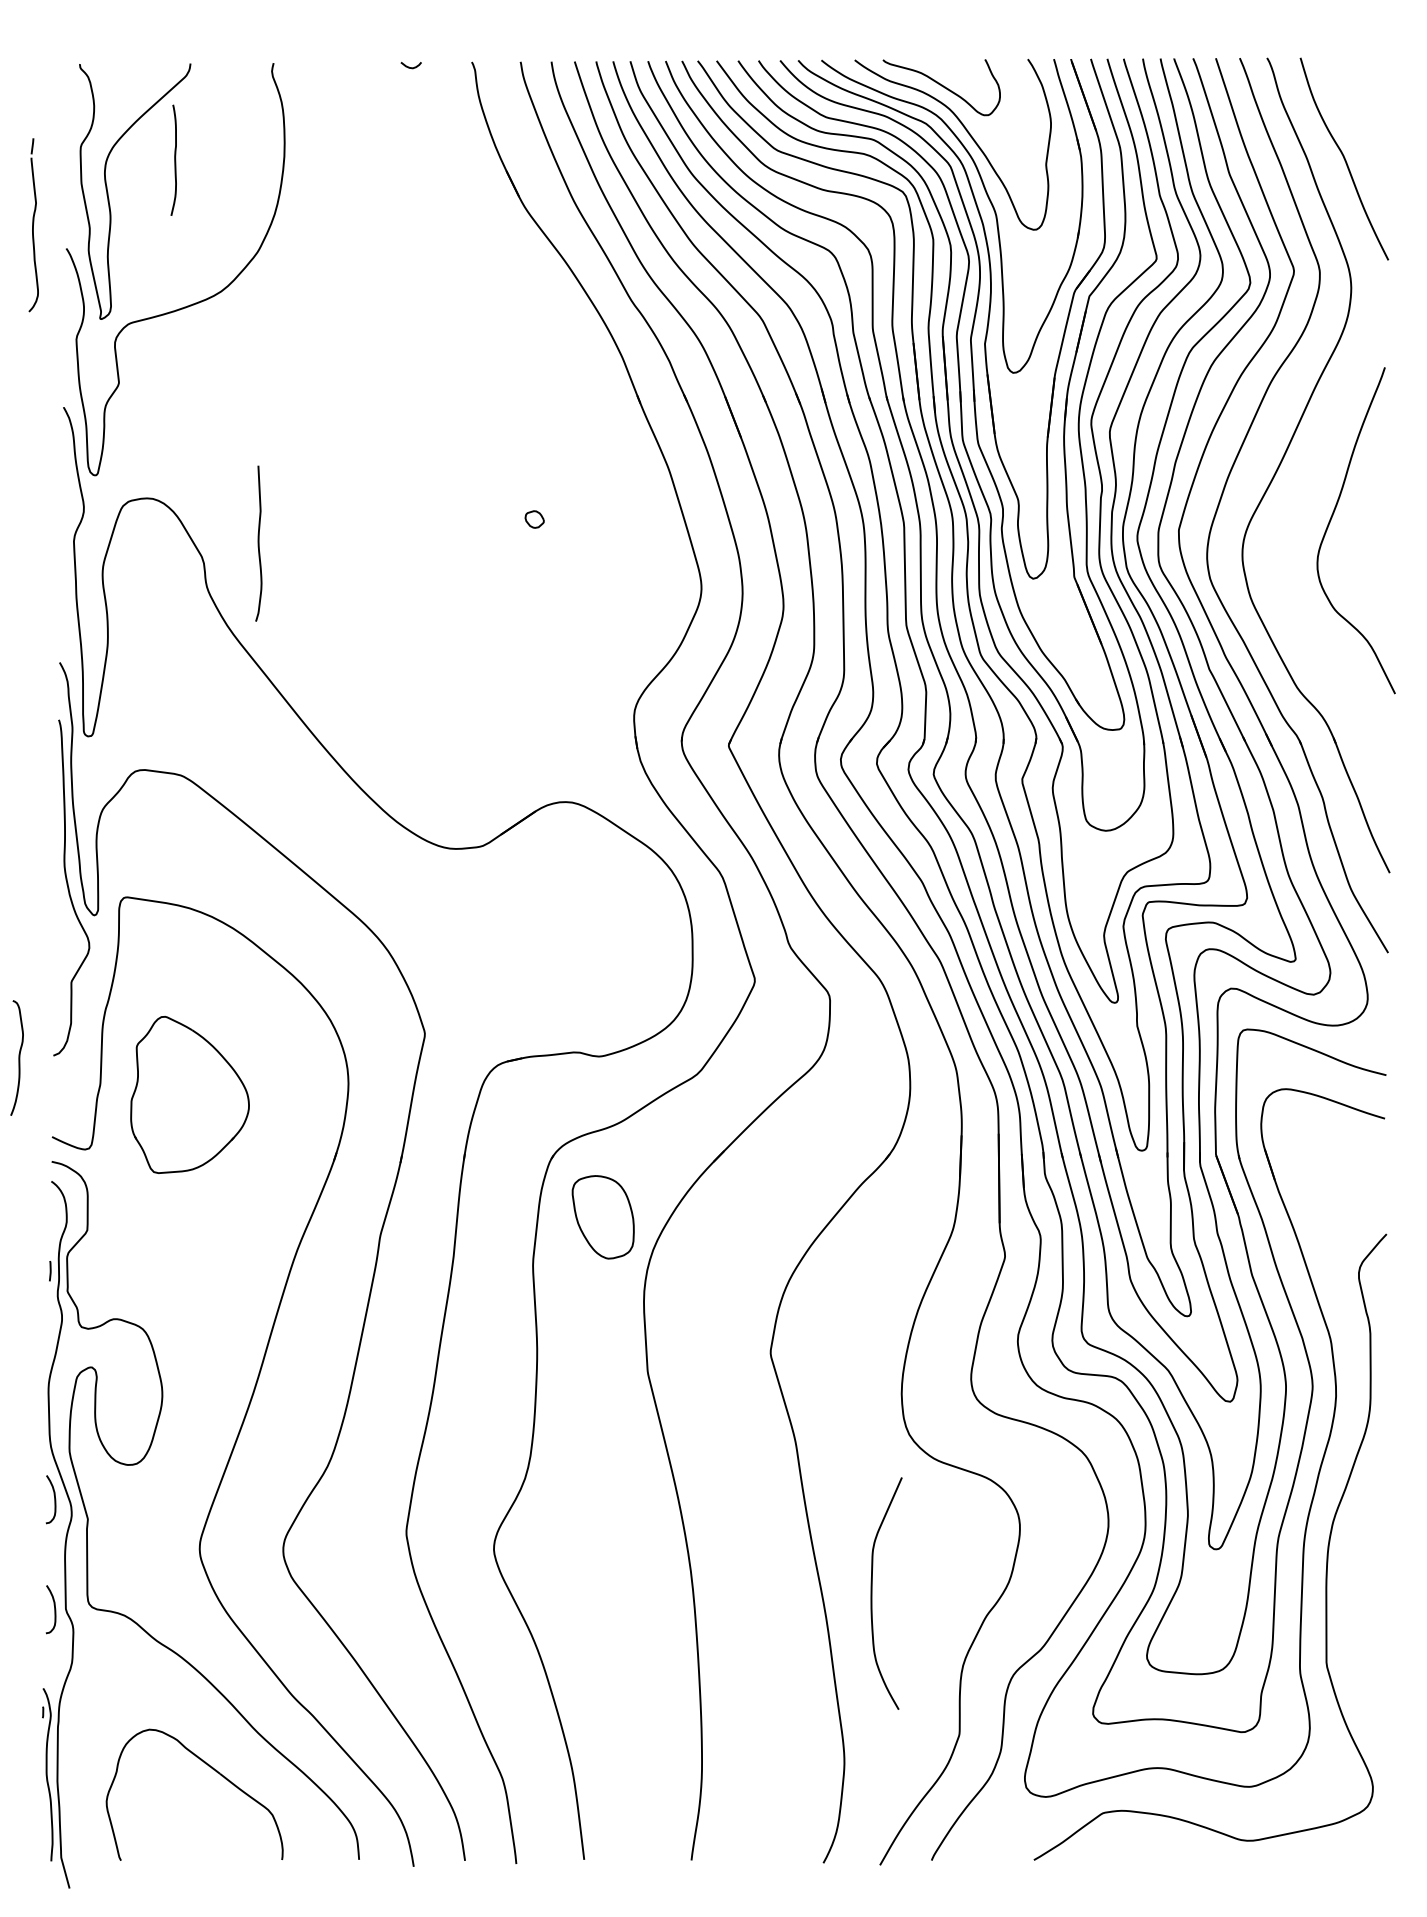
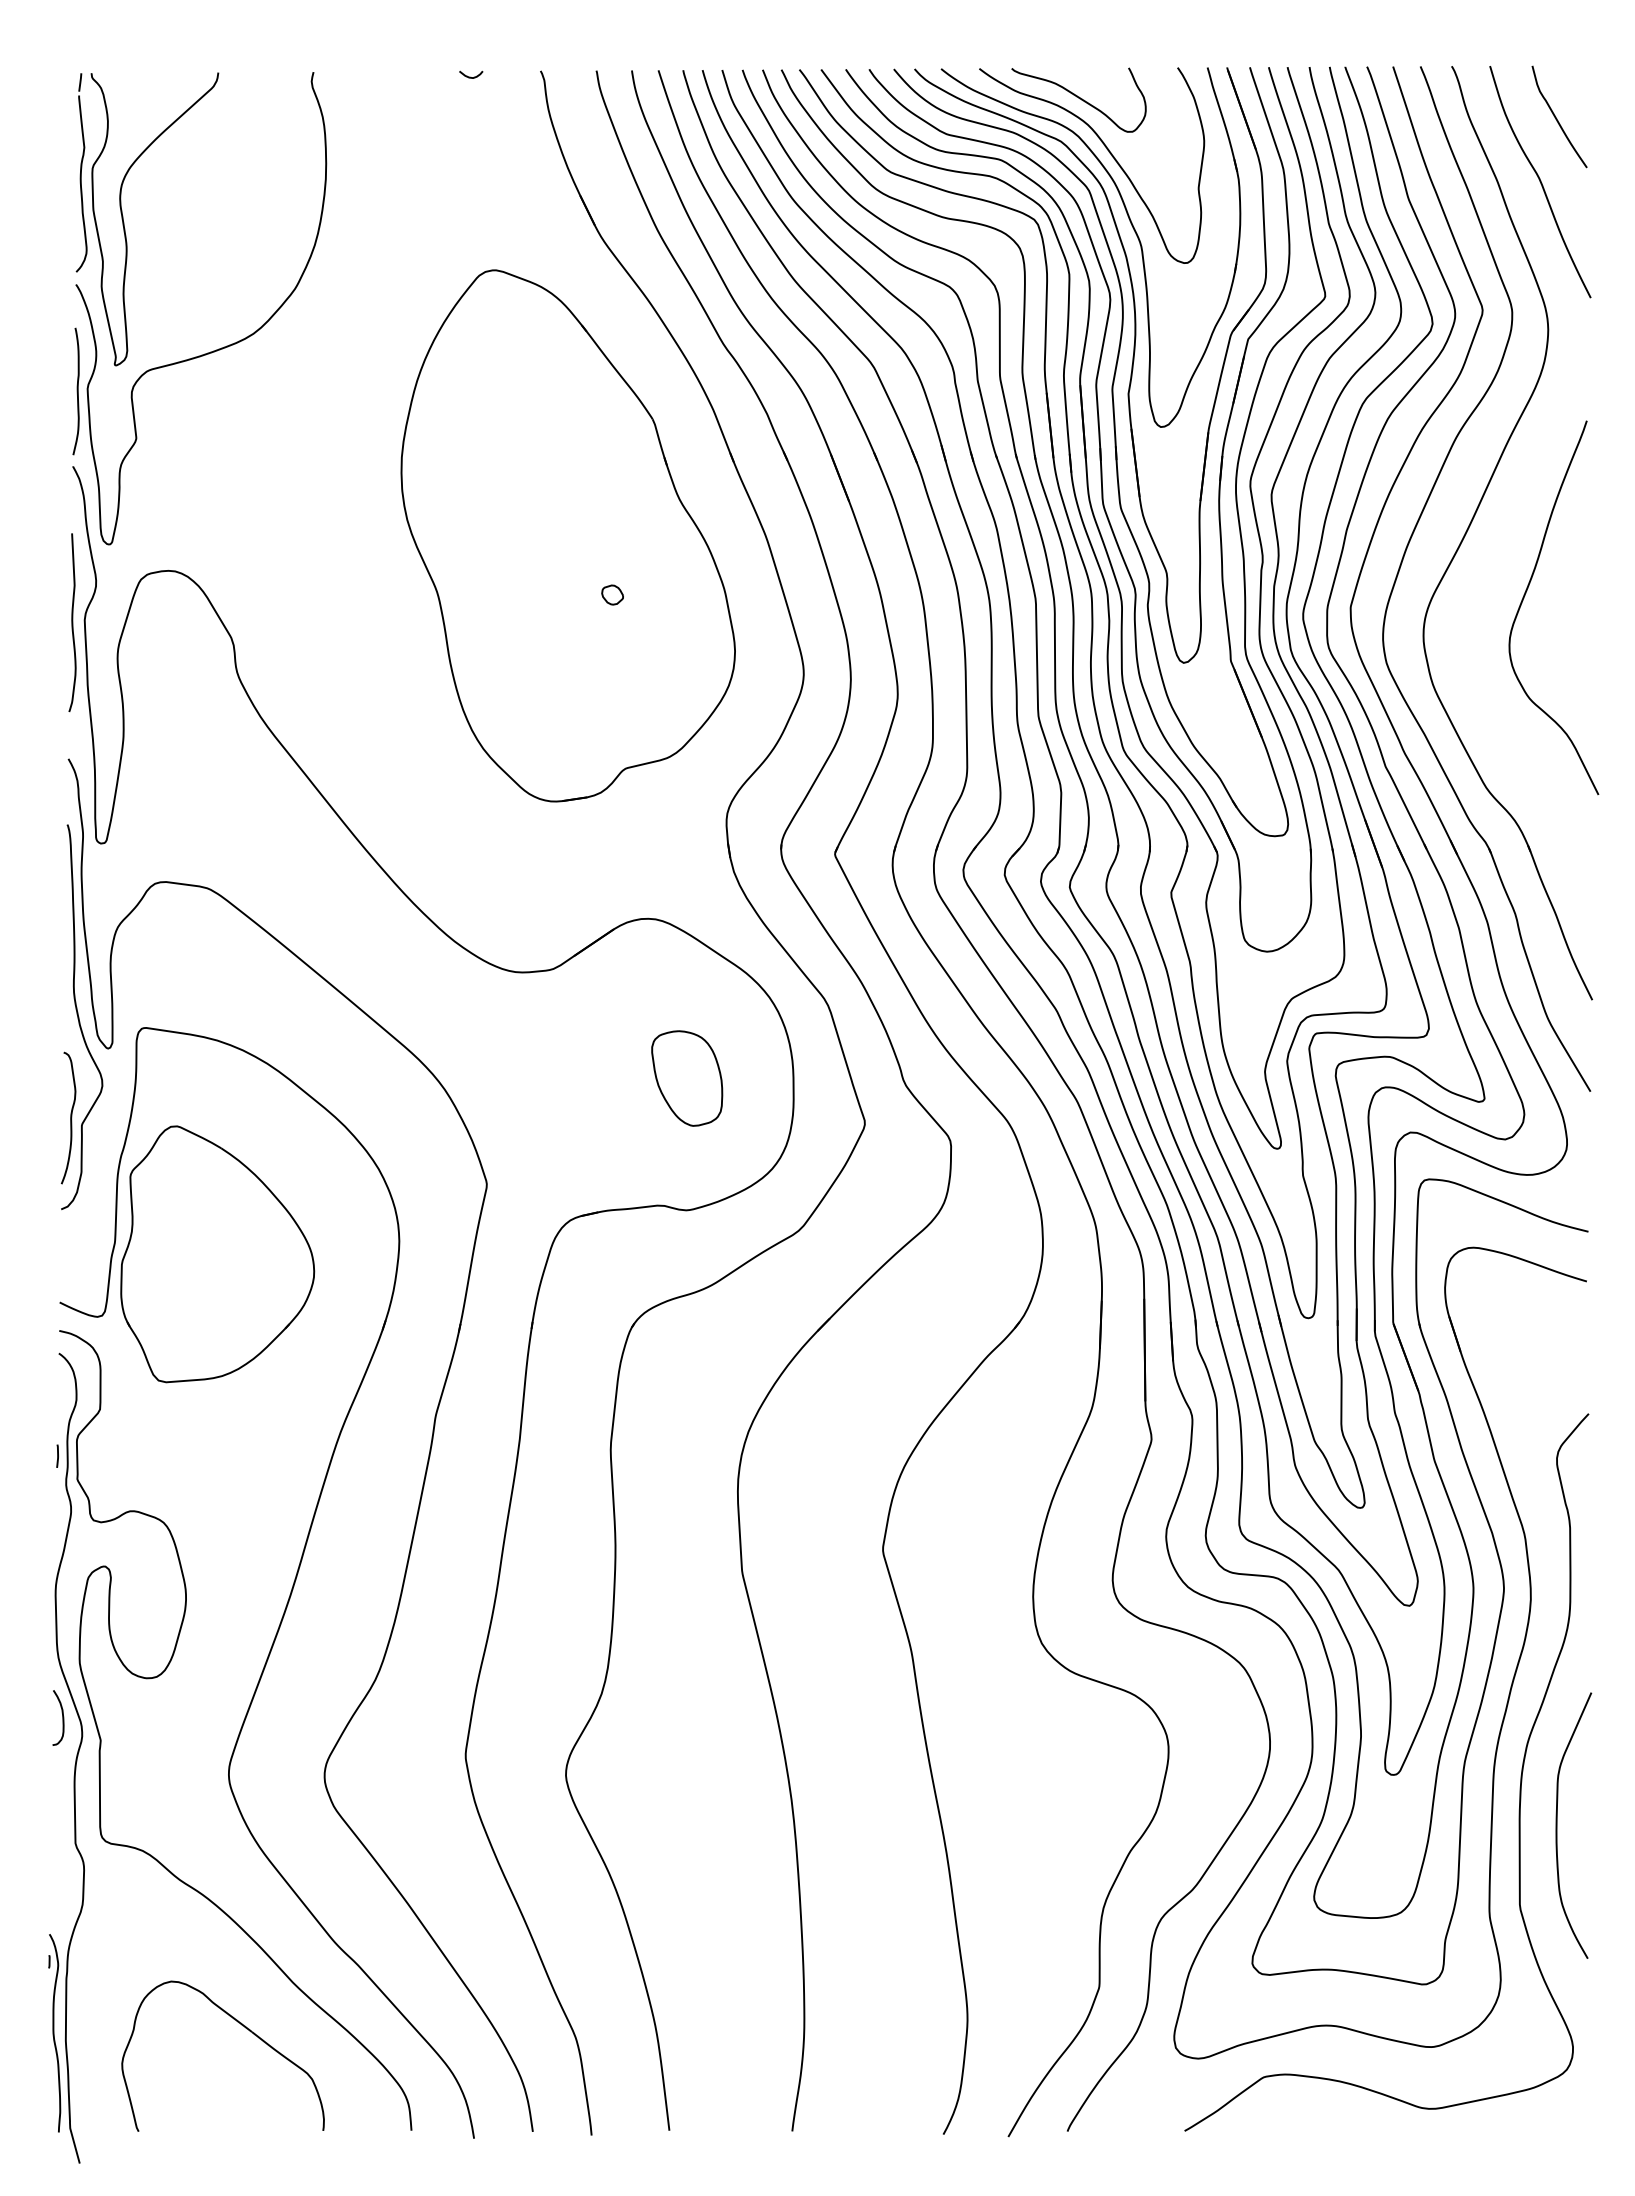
curve: (1359, 103) -> (1557, 118), added
curve: (174, 160) -> (76, 391), moved
part: (33, 224) -> (81, 172), moved
part: (495, 467) -> (567, 535), added
curve: (258, 543) -> (72, 622), moved
curve: (18, 1057) -> (70, 1117), moved
part: (189, 1095) -> (217, 1254), size x1.43
part: (603, 1217) -> (687, 1078), moved
curve: (872, 1593) -> (1557, 1825), moved
curve: (54, 1609) -> (62, 1843), removed

